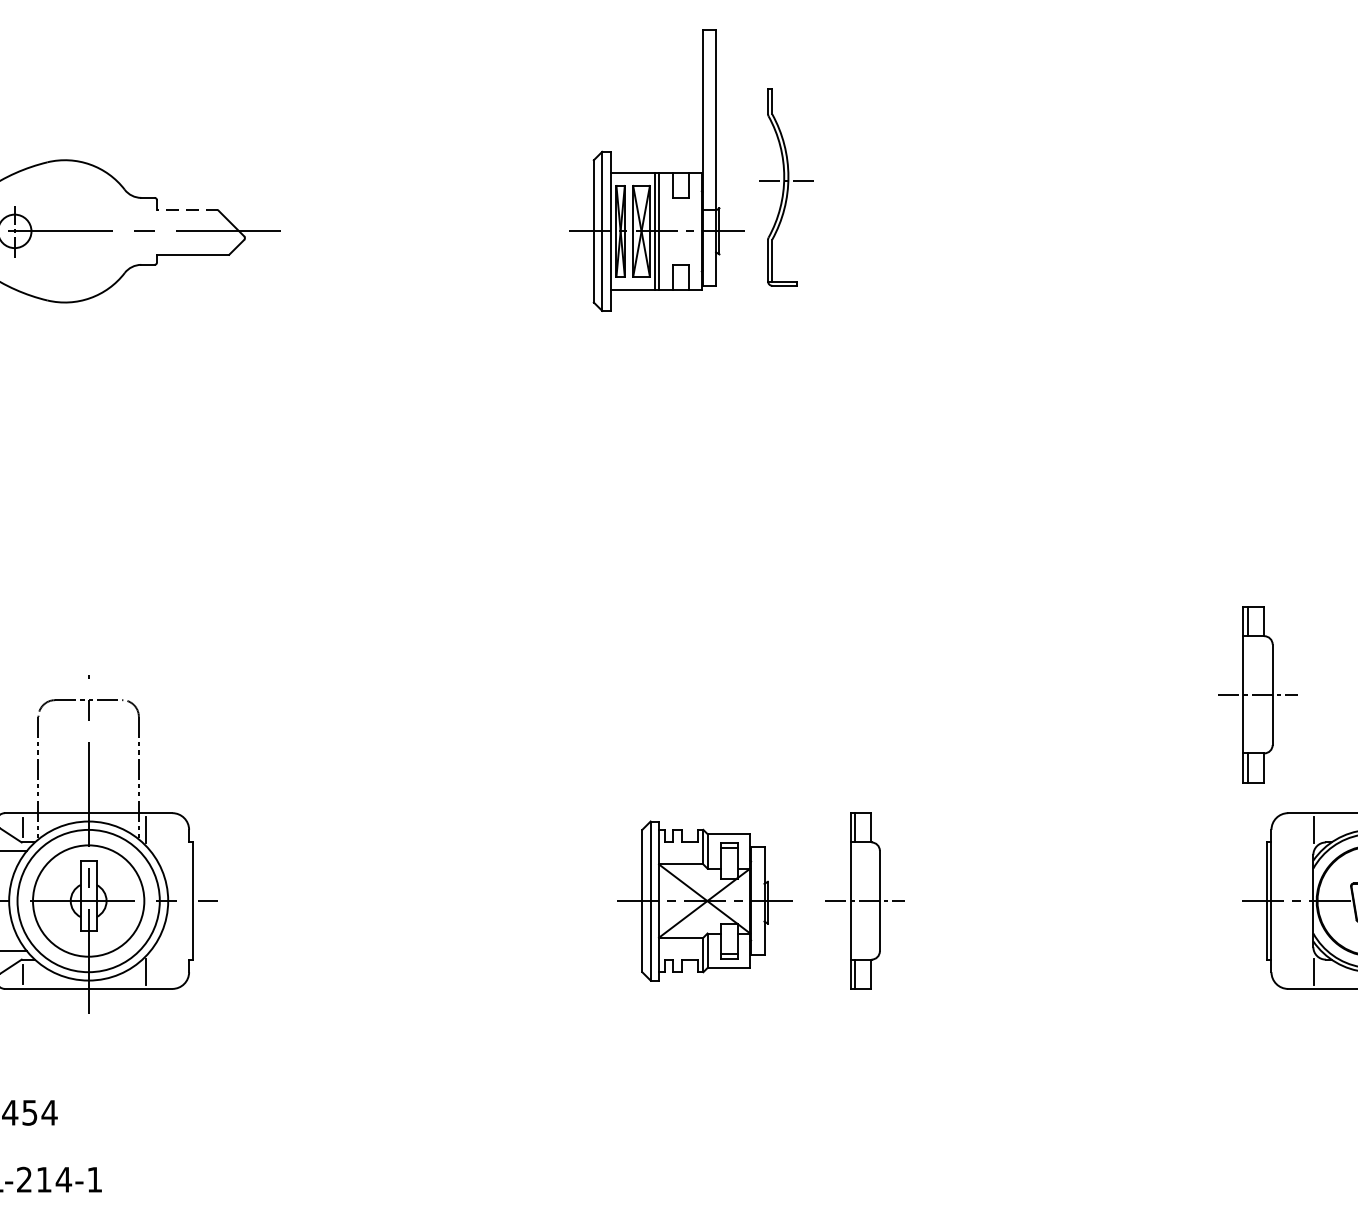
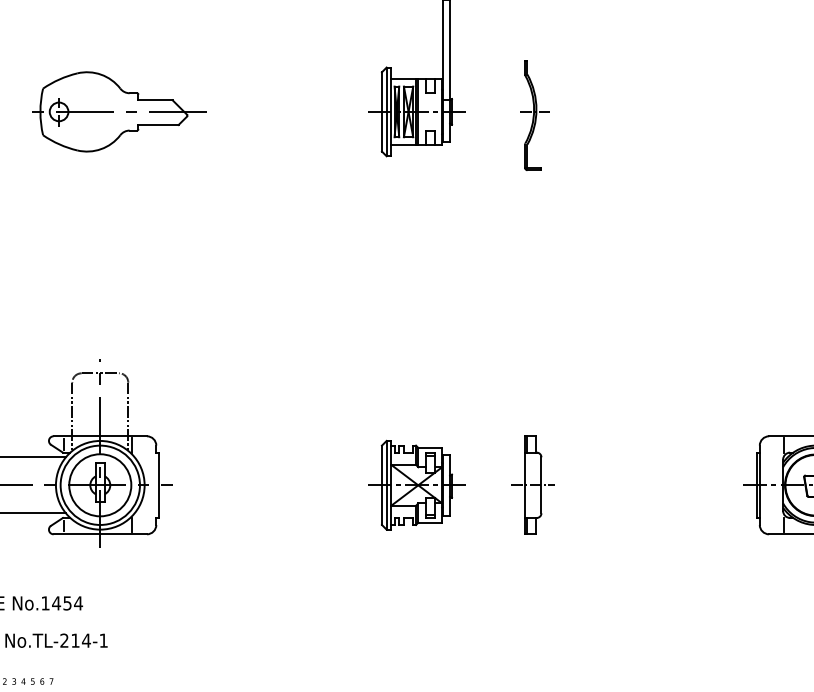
part: (784, 187) -> (534, 115), moved
line: (187, 210) -> (155, 100), dashed -> solid
part: (1256, 693) -> (751, 369), removed
part: (704, 899) -> (416, 484), moved

